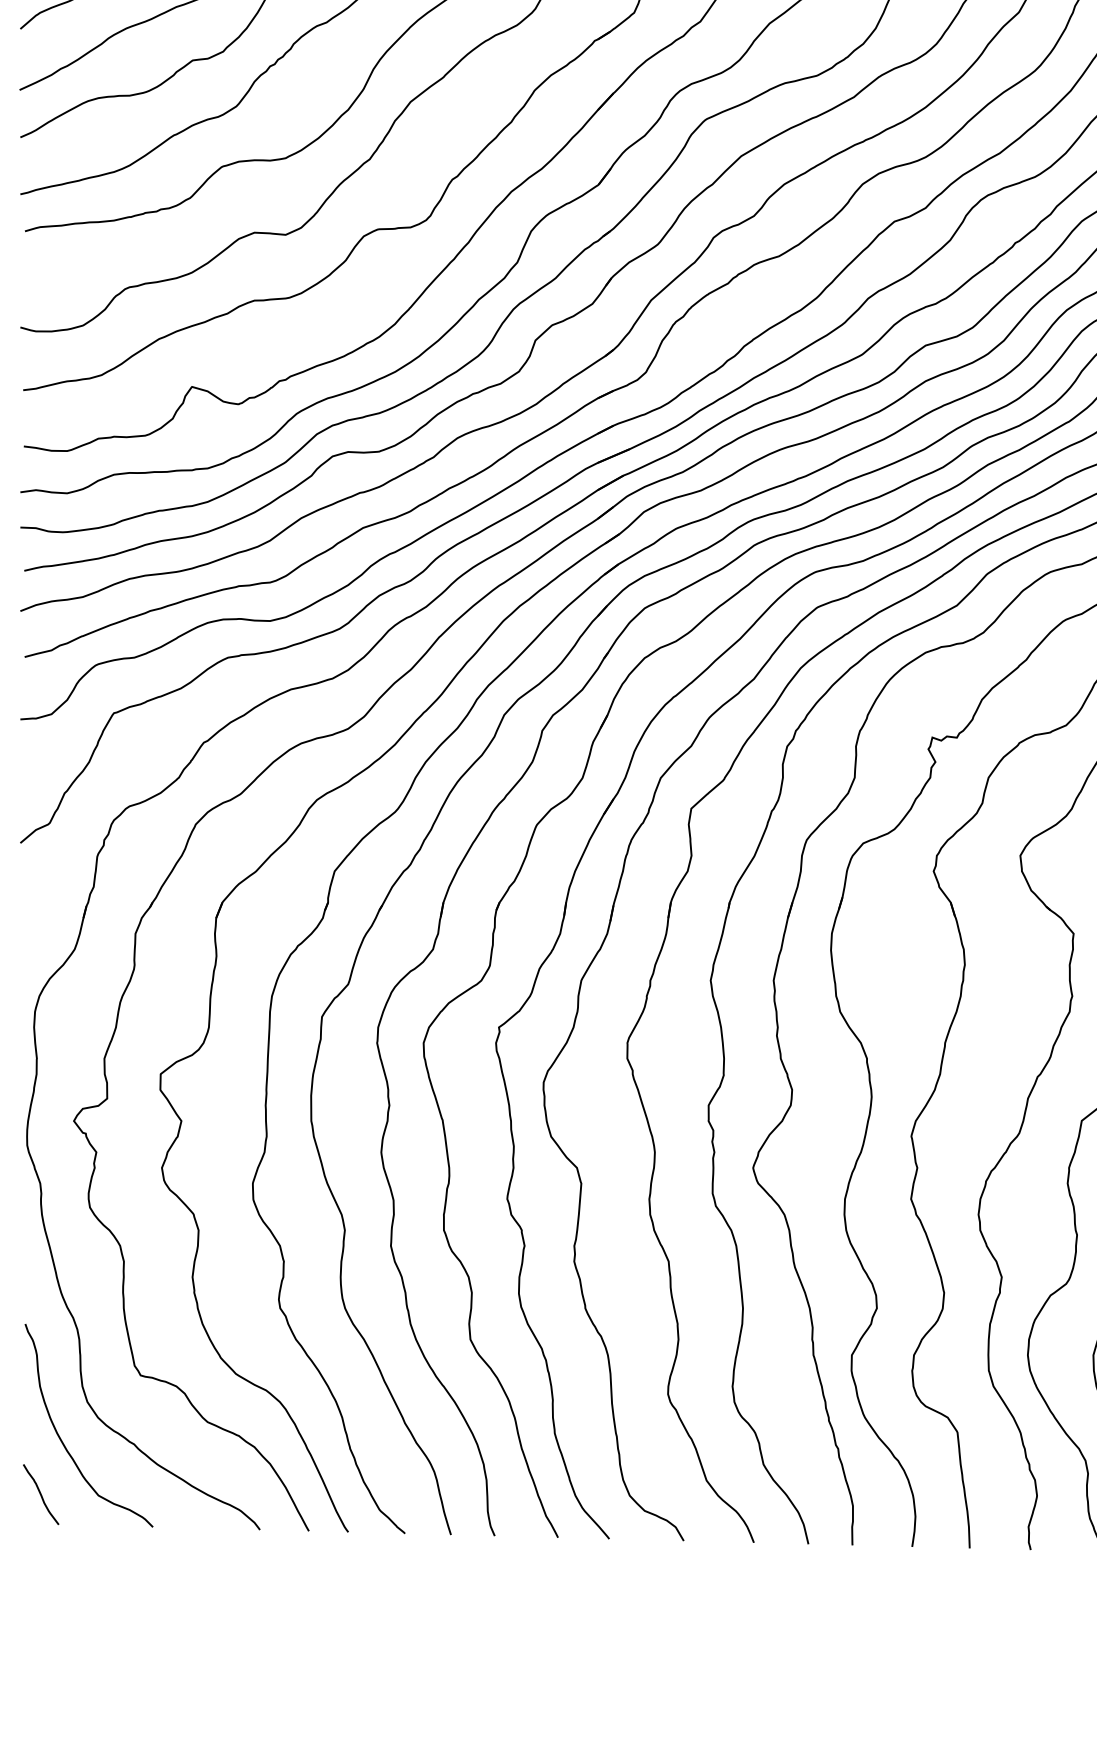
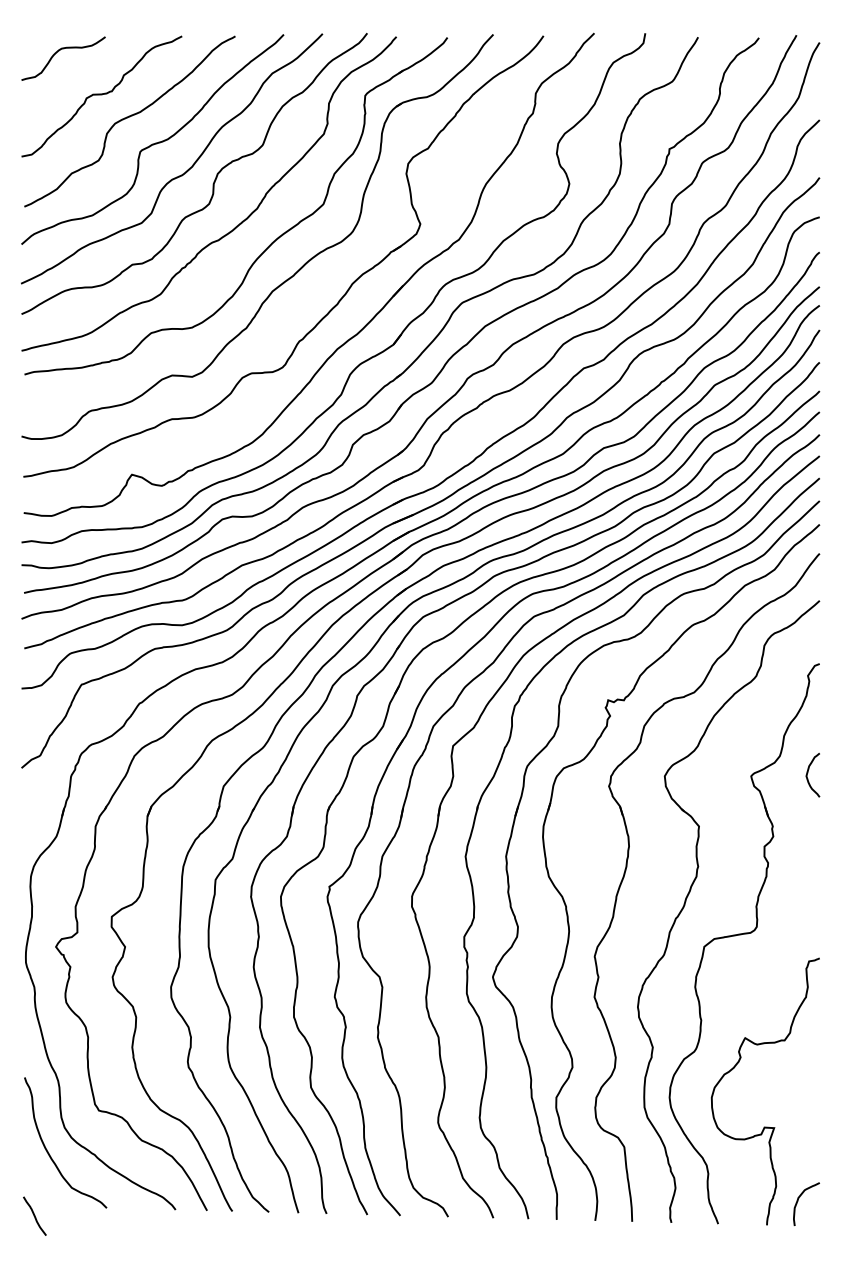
curve: (40, 1493) -> (34, 1215), moved

